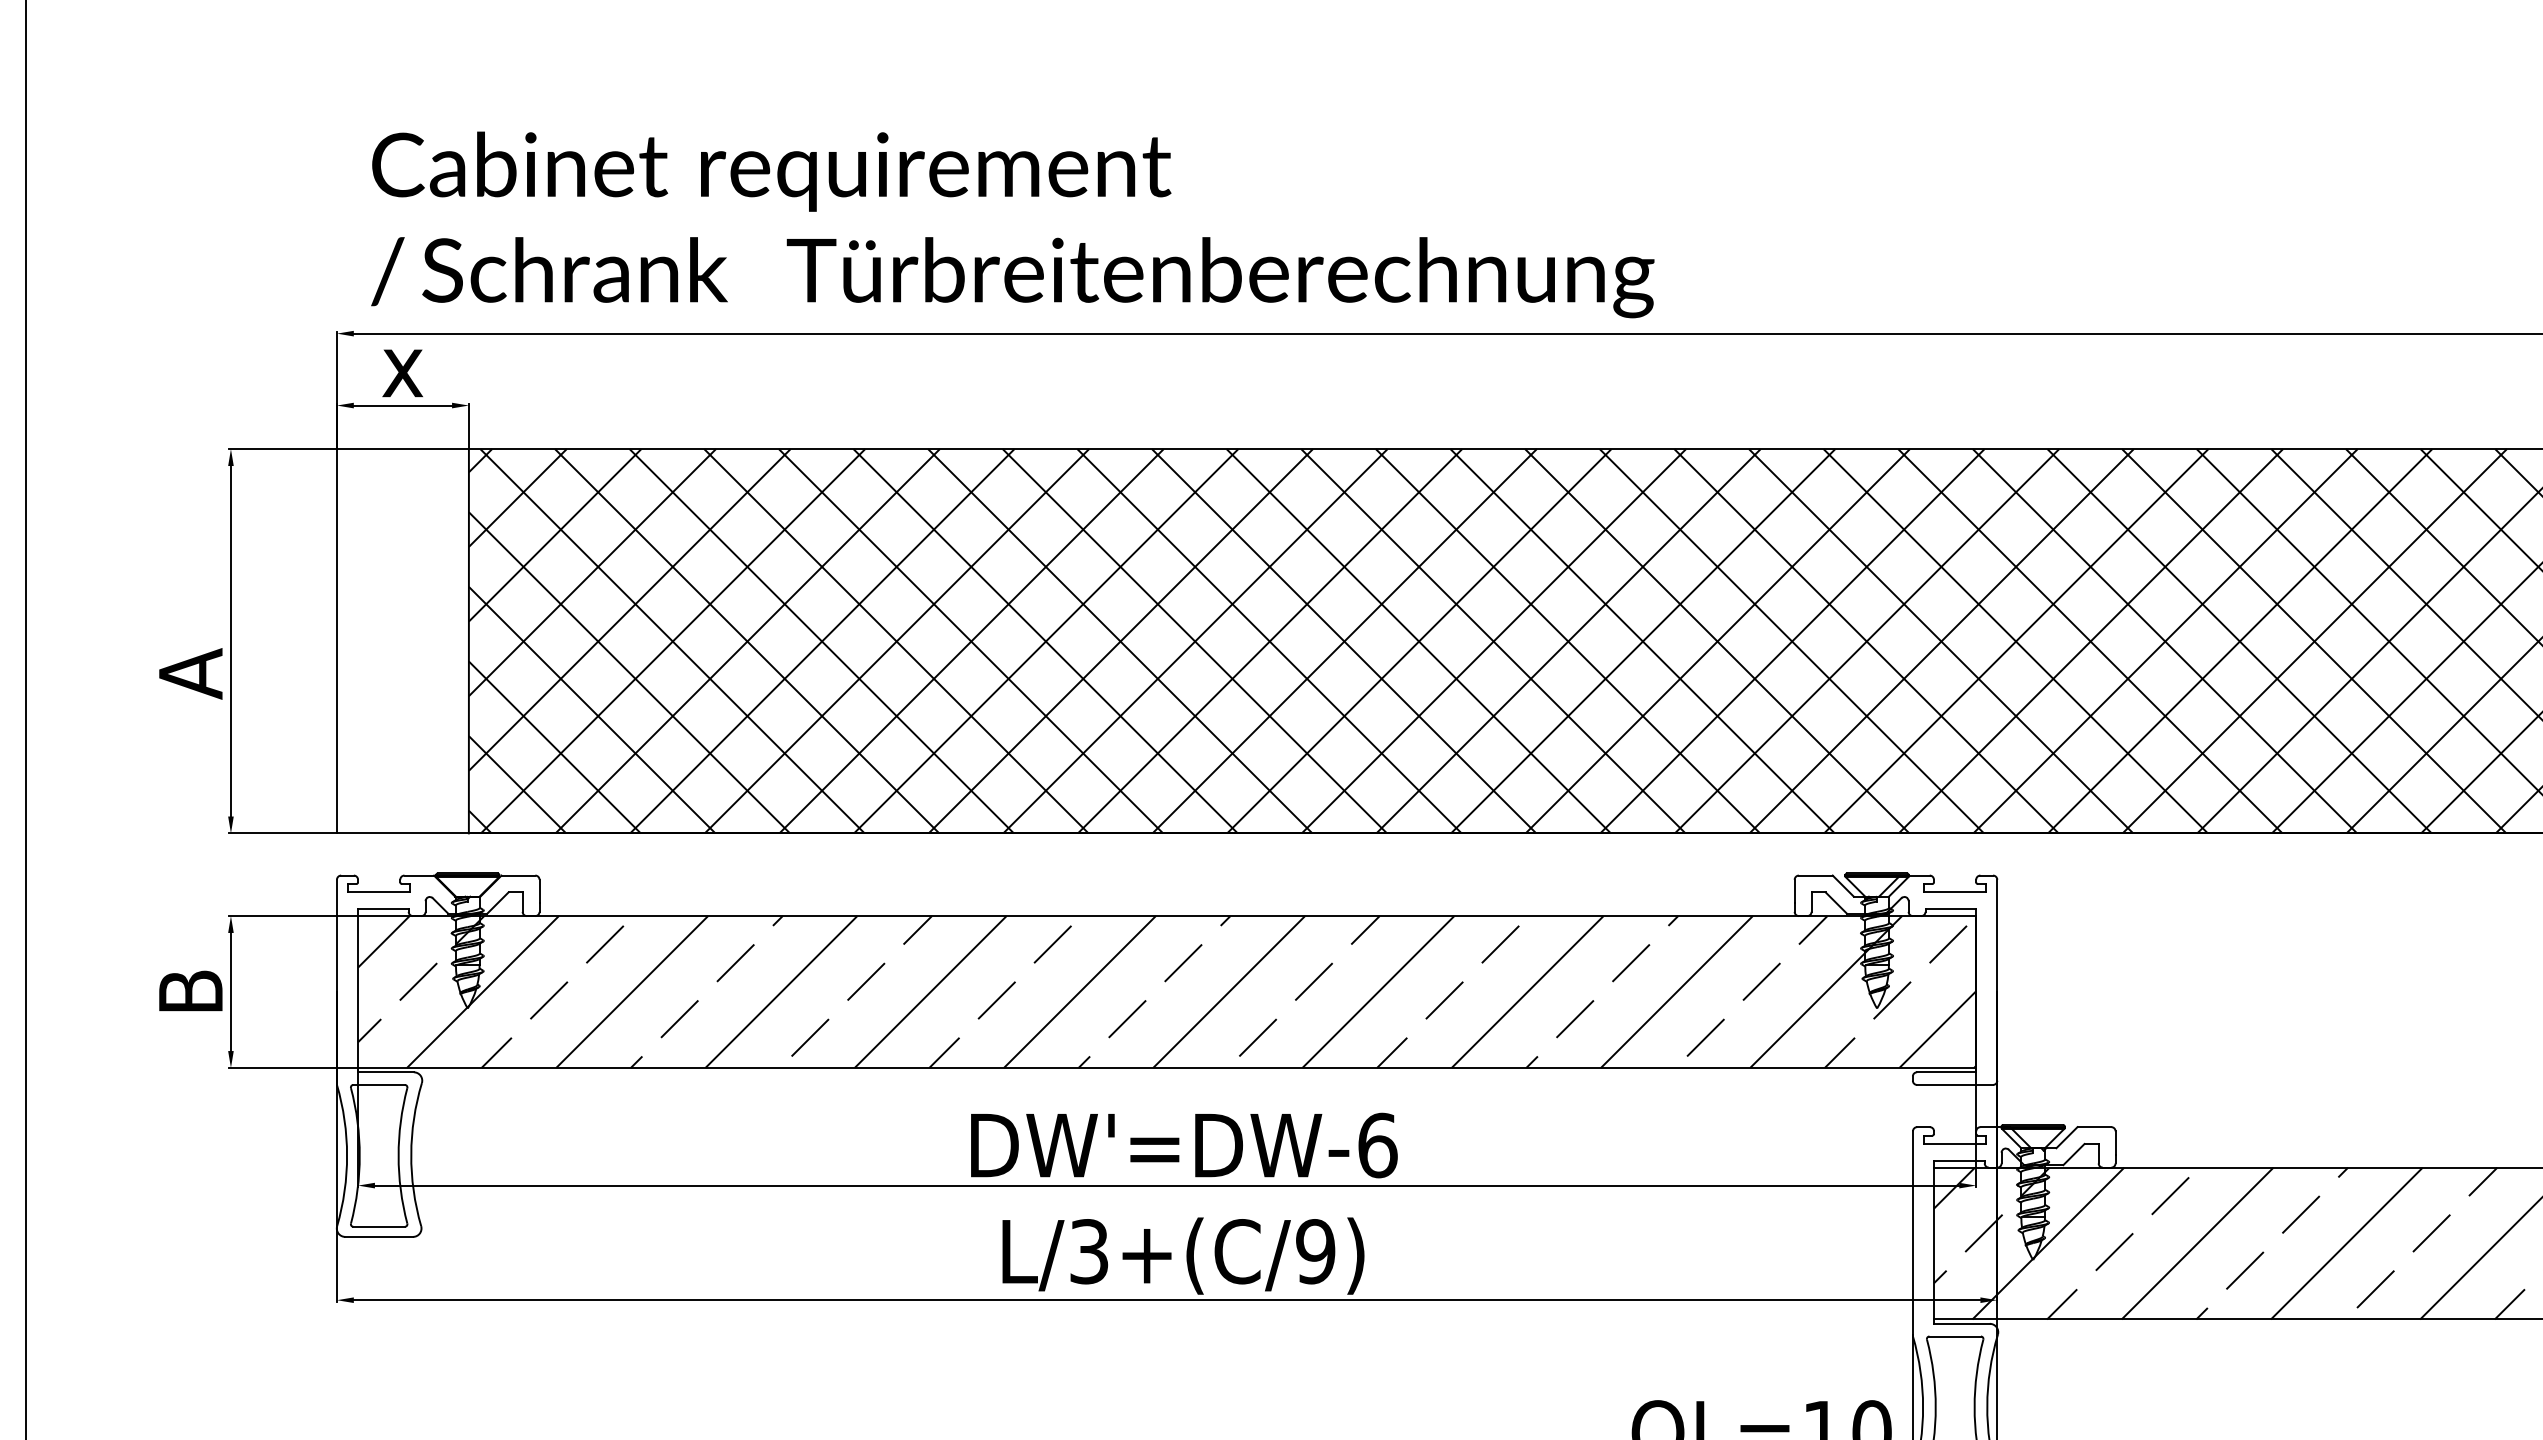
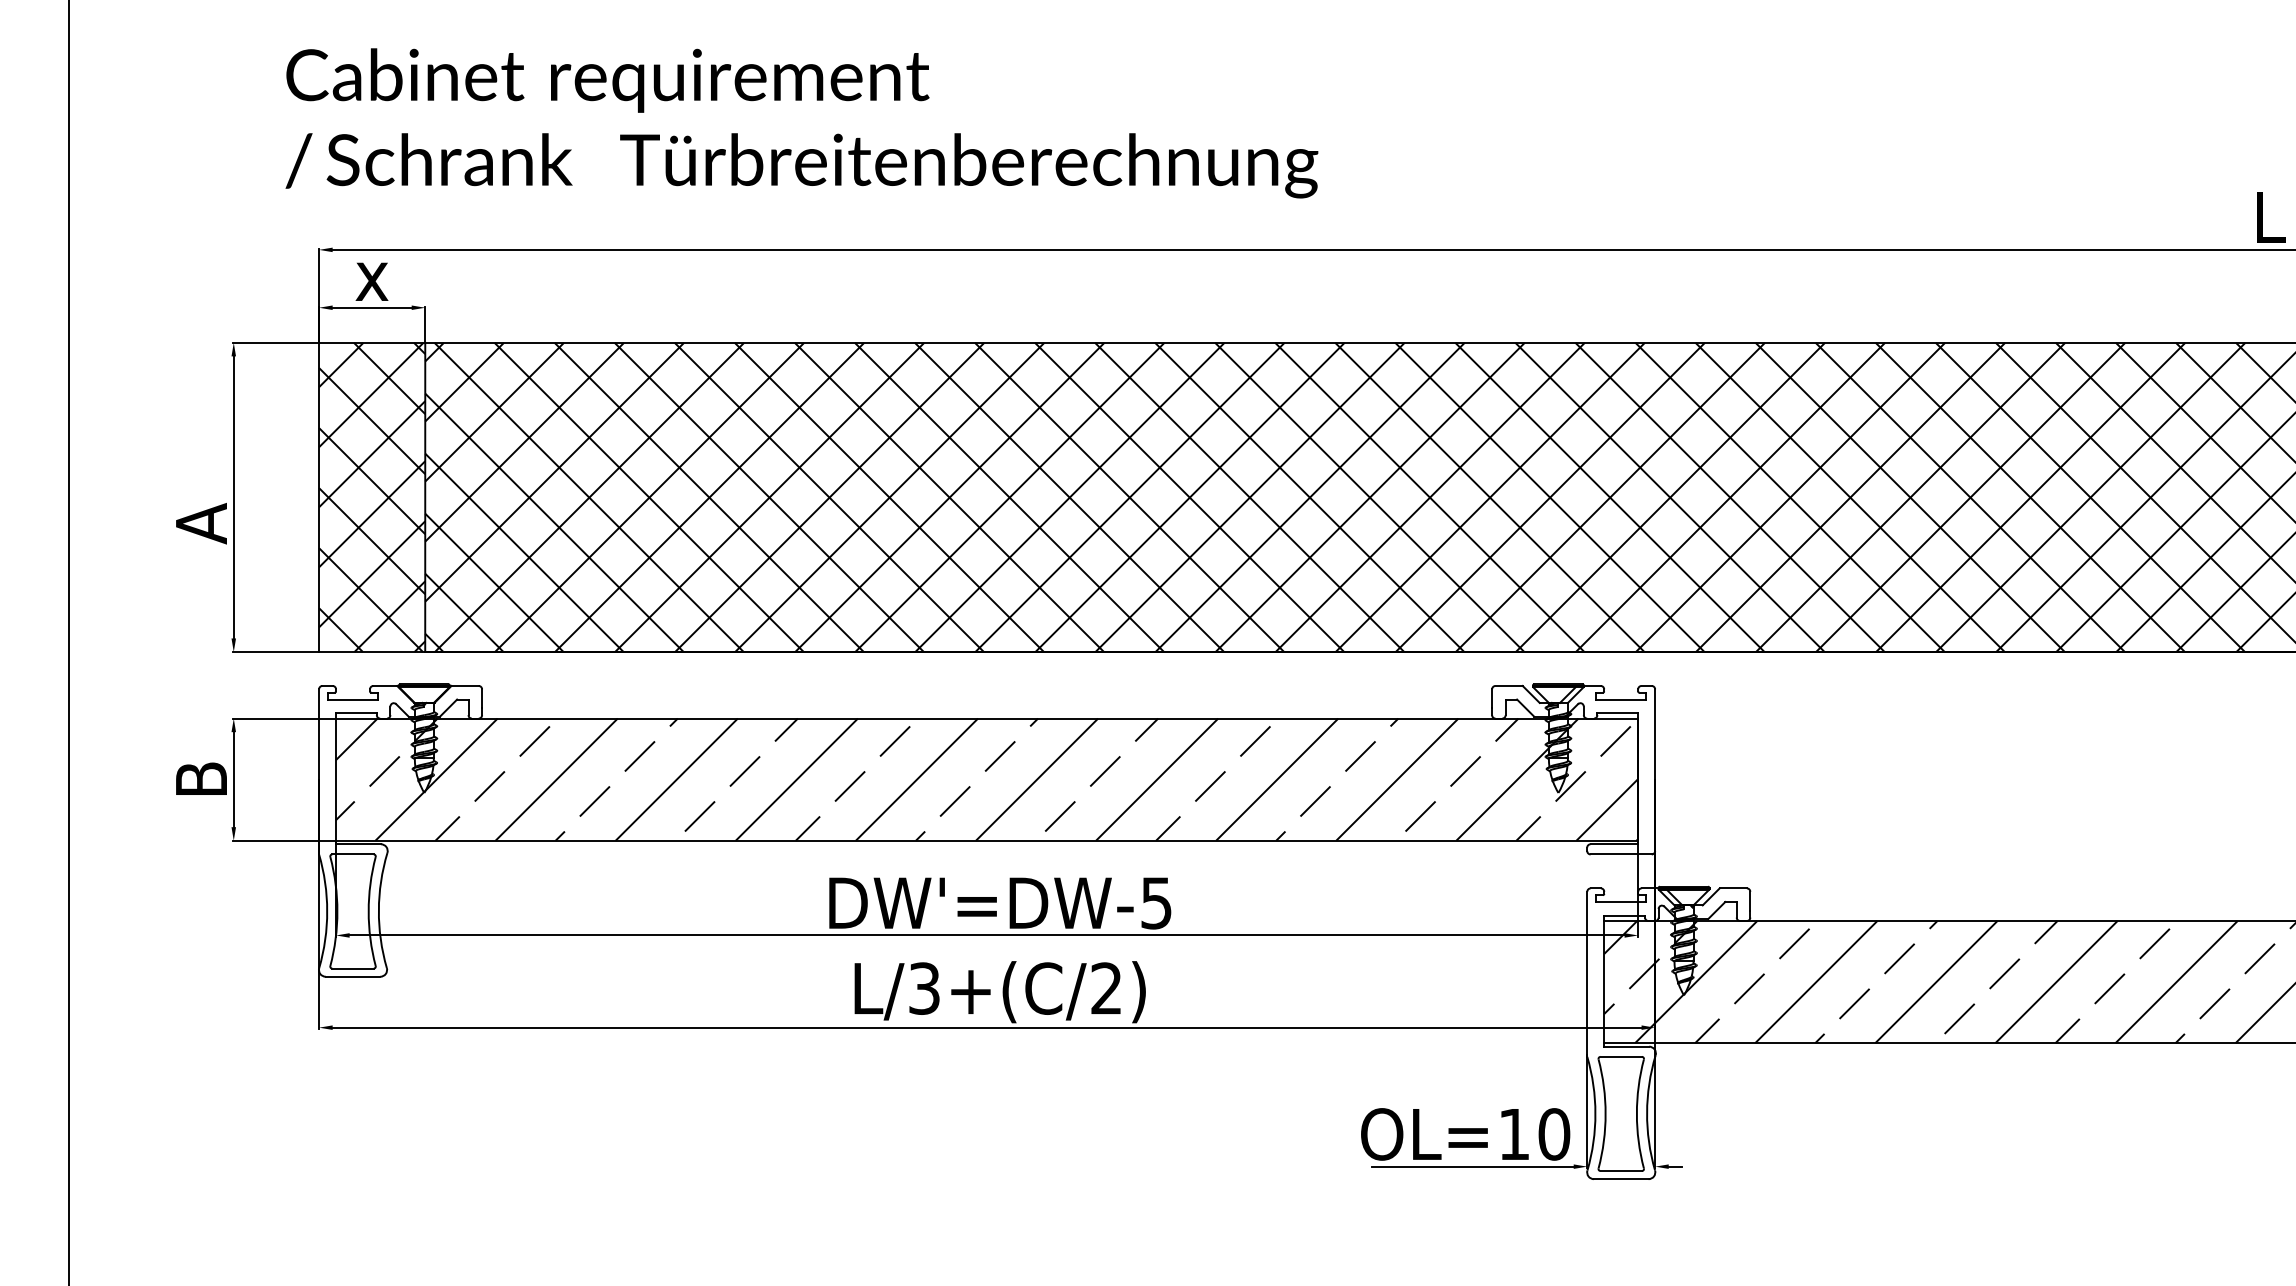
text: (1012, 225) -> (801, 123), moved
hatch: (403, 641) -> (372, 497), added
text: (1377, 1144) -> (1156, 902), DW'=DW-6 -> DW'=DW-5
text: (1315, 1251) -> (1106, 988), L/3+(C/9) -> L/3+(C/2)

